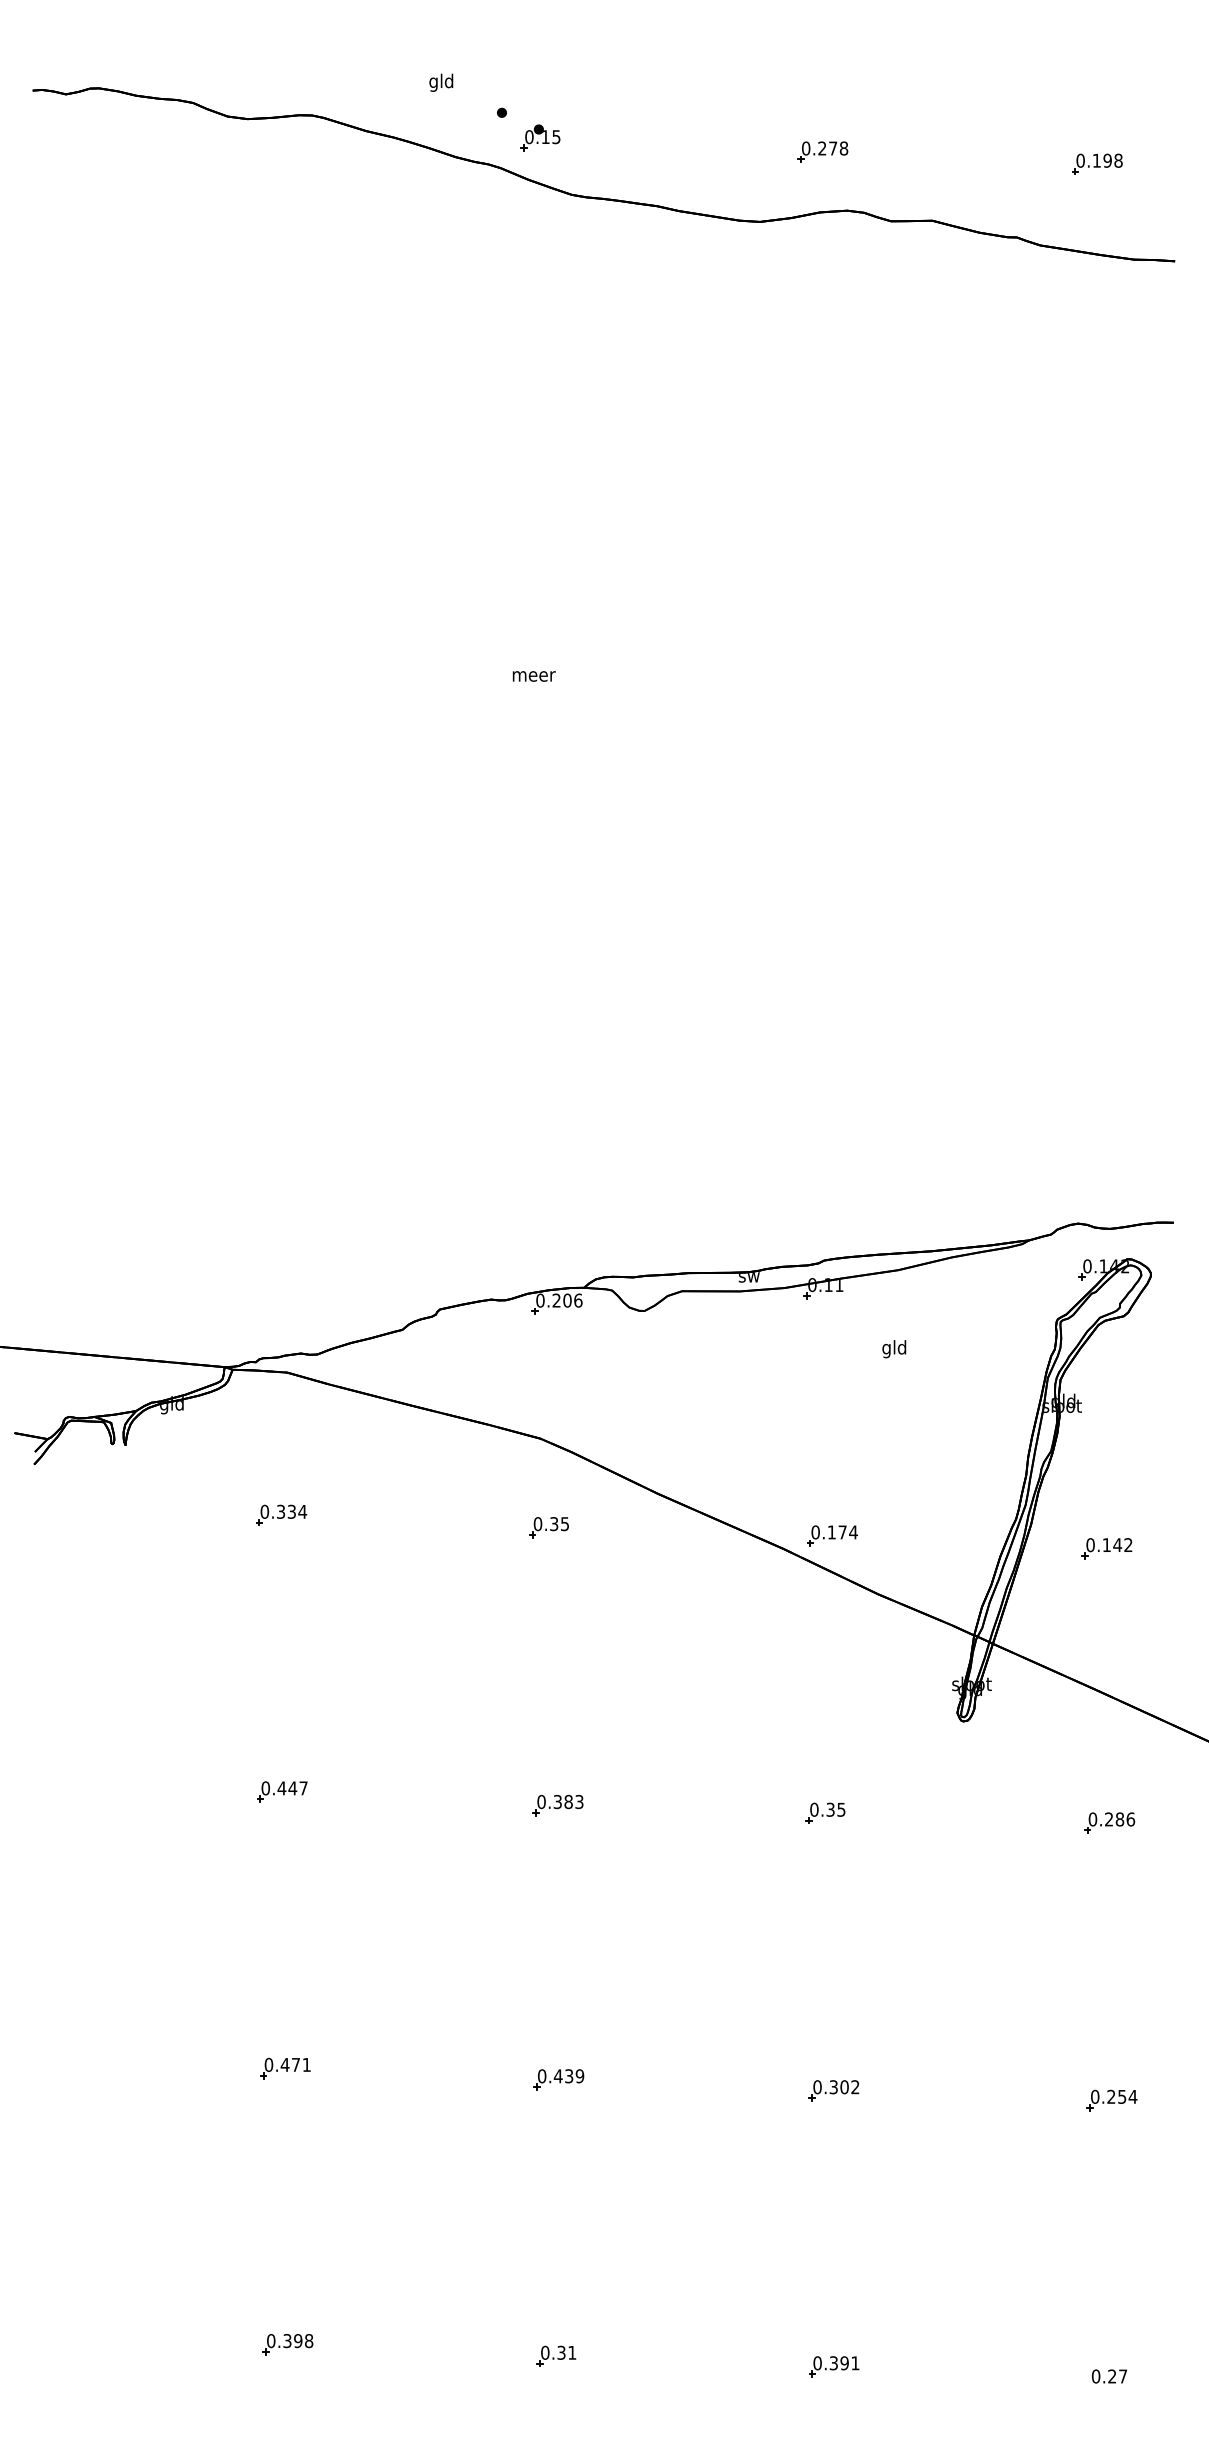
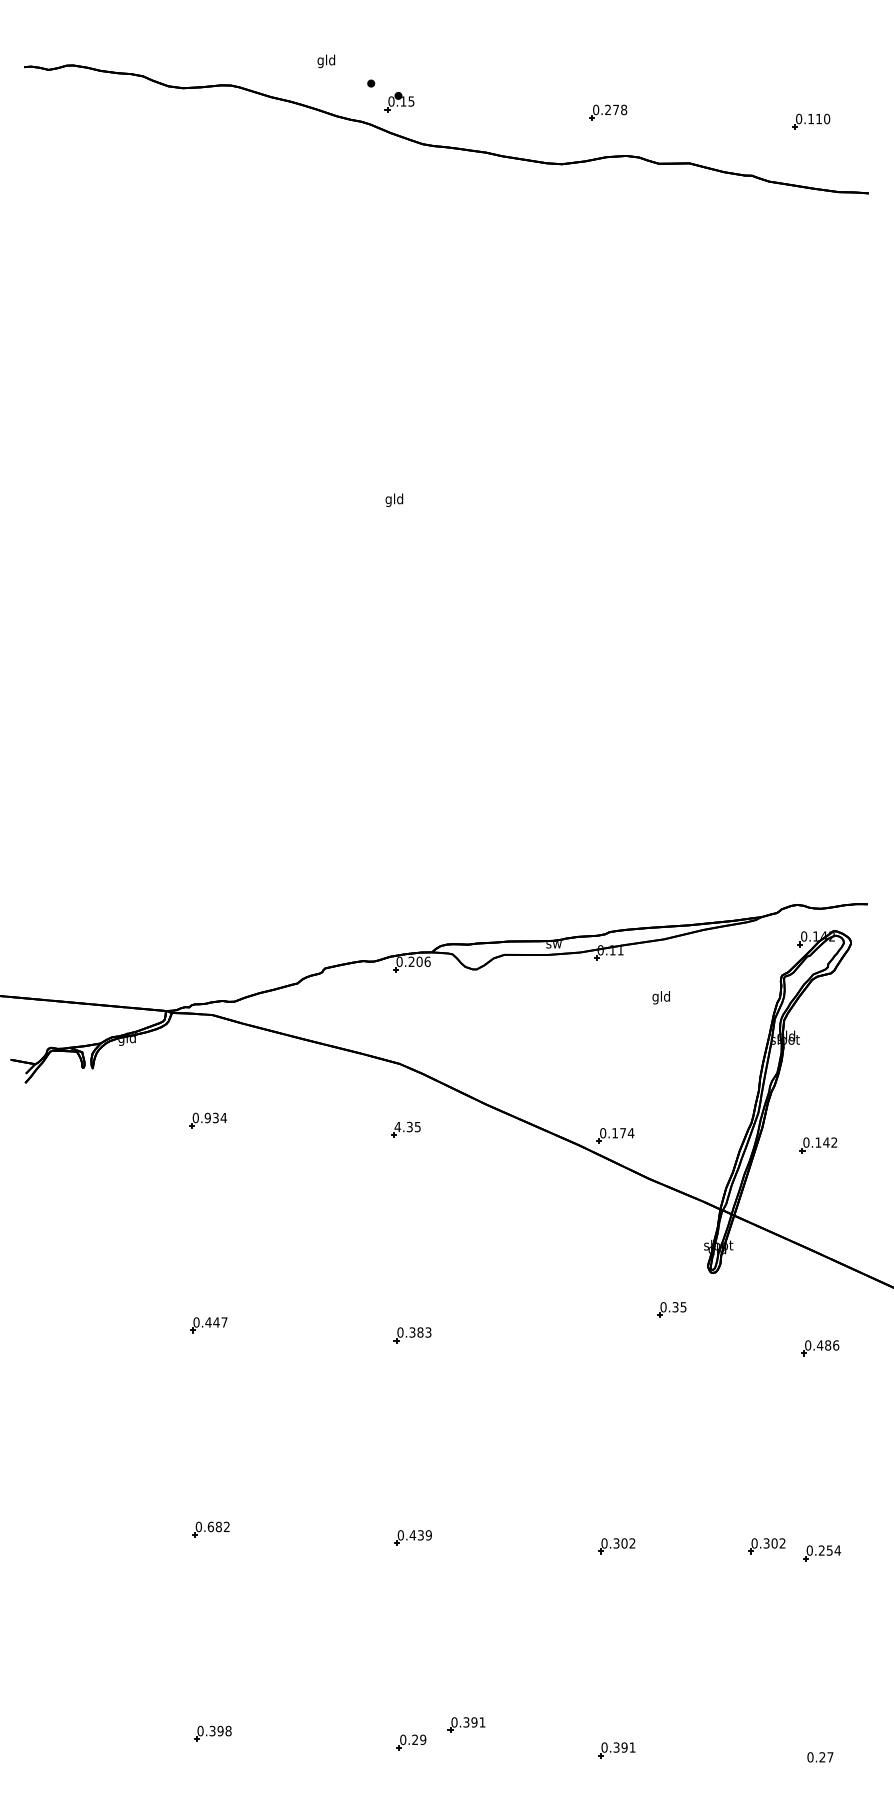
text: (1112, 160) -> (822, 118), 0.198 -> 0.110
text: (533, 676) -> (394, 500), meer -> gld
text: (280, 1511) -> (207, 1117), 0.334 -> 0.934
text: (537, 1524) -> (397, 1127), 0.35 -> 4.35
part: (825, 1812) -> (671, 1309), moved
text: (1108, 1819) -> (819, 1345), 0.286 -> 0.486
text: (295, 2064) -> (218, 1526), 0.471 -> 0.682
part: (1036, 2090) -> (766, 1545), added
part: (631, 2332) -> (466, 1724), added
text: (566, 2352) -> (418, 1739), 0.31 -> 0.29

